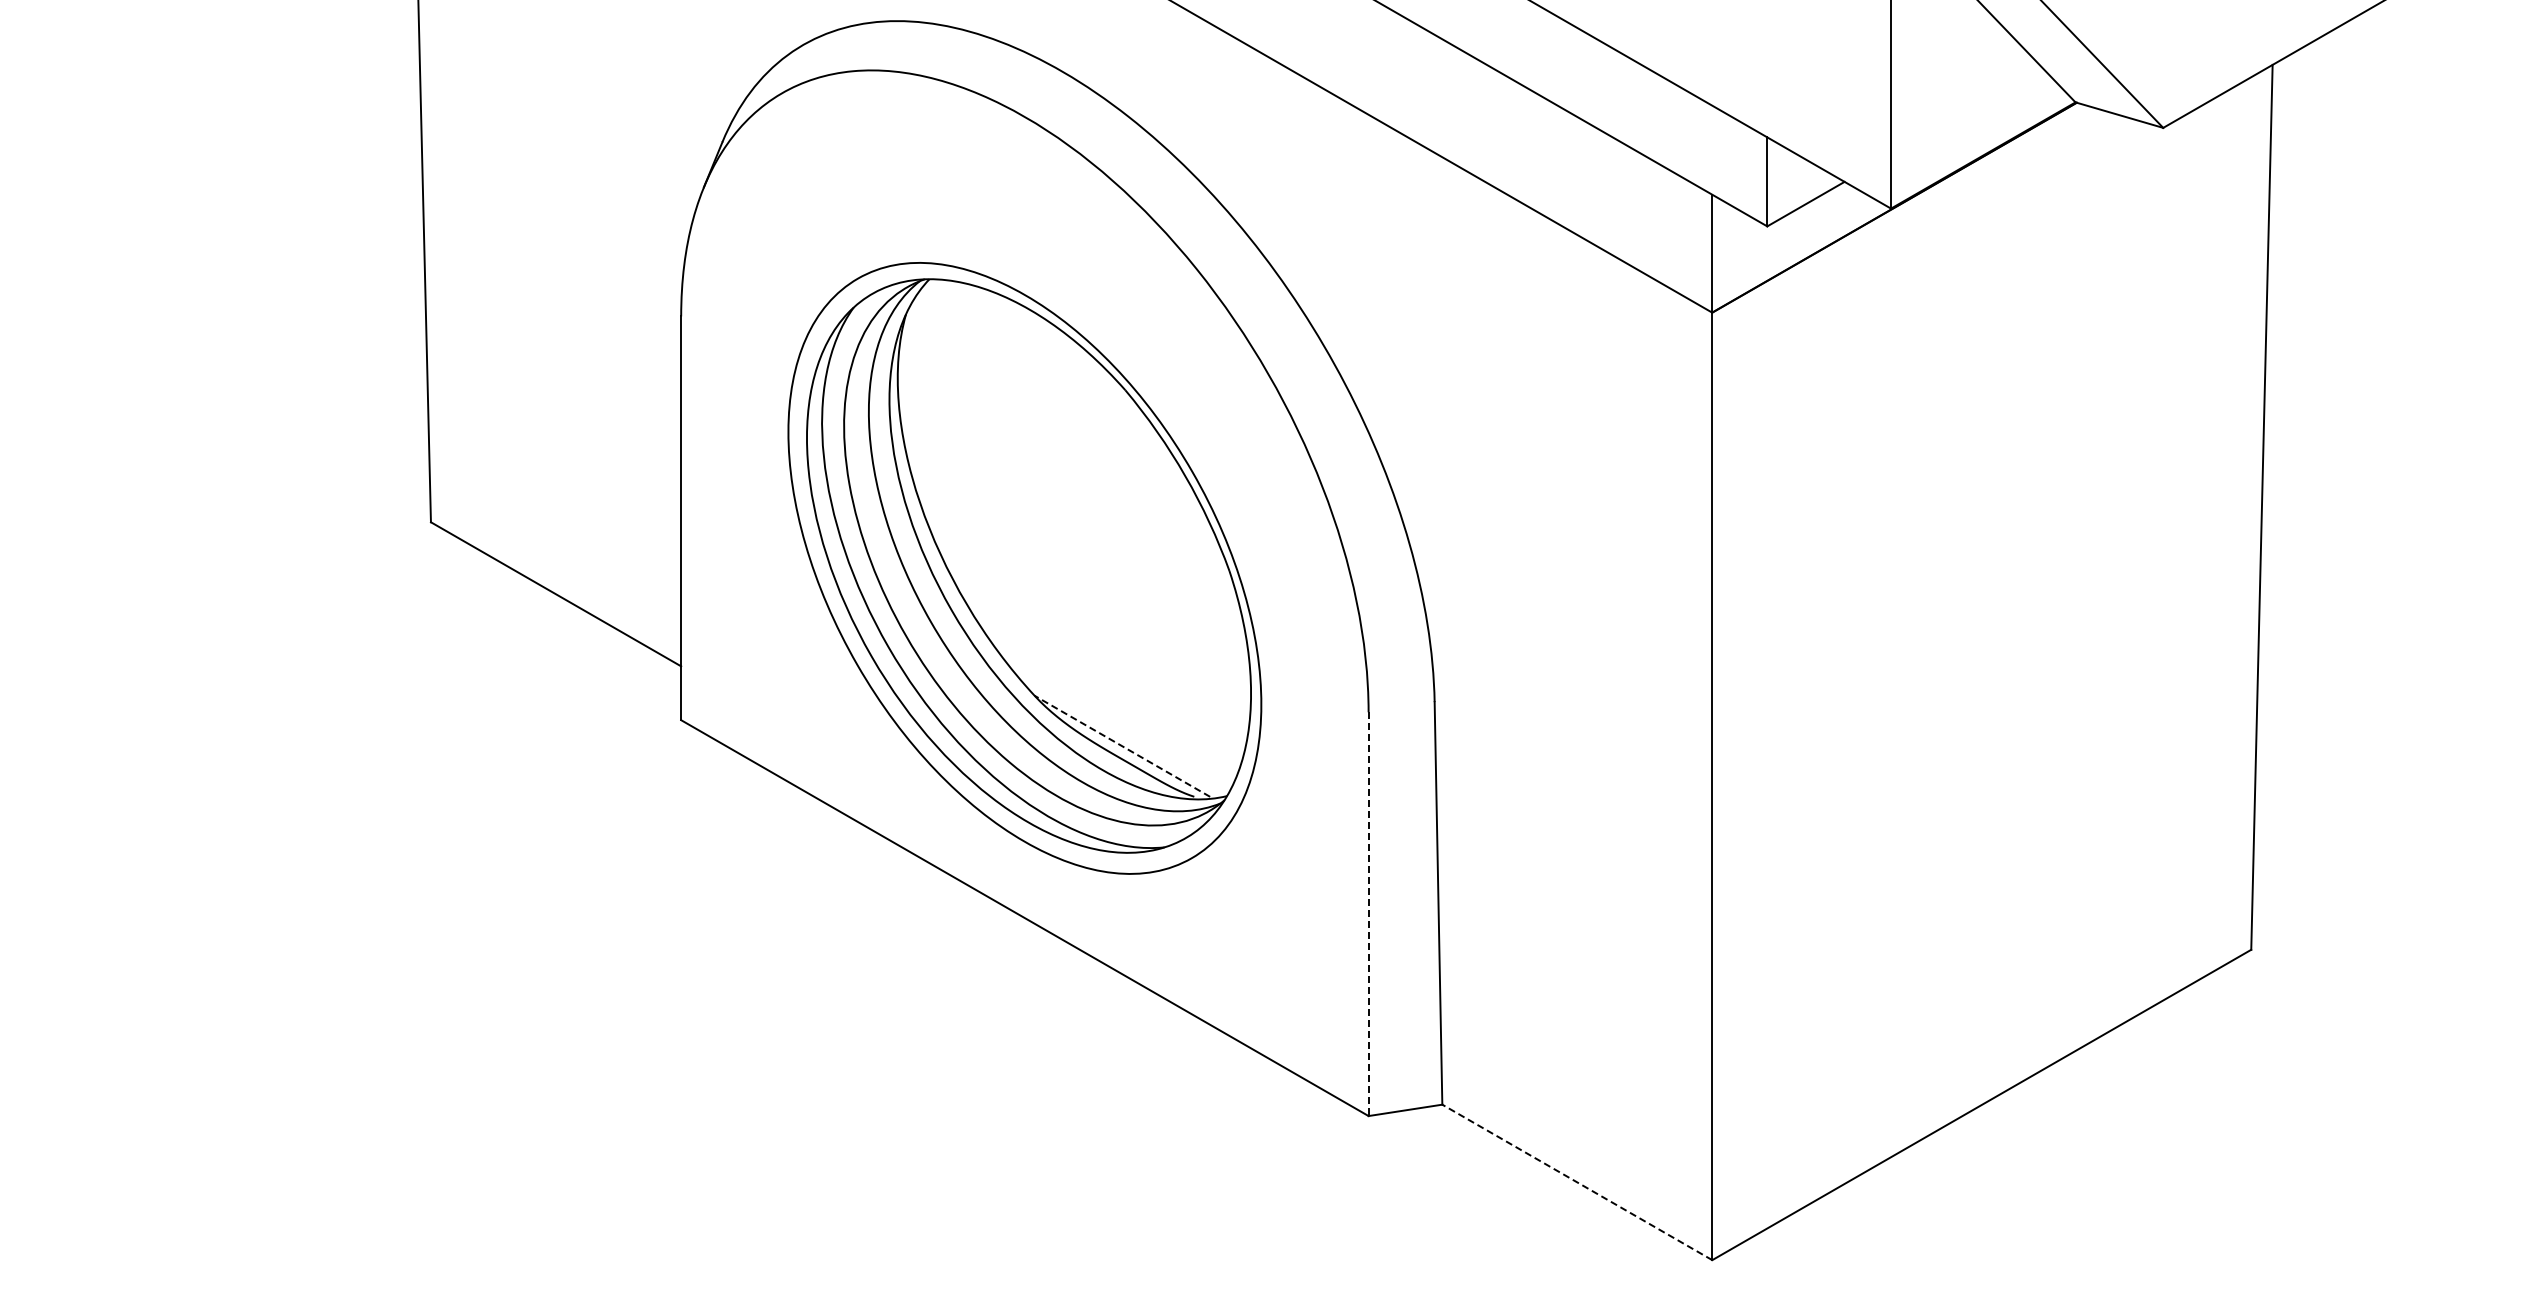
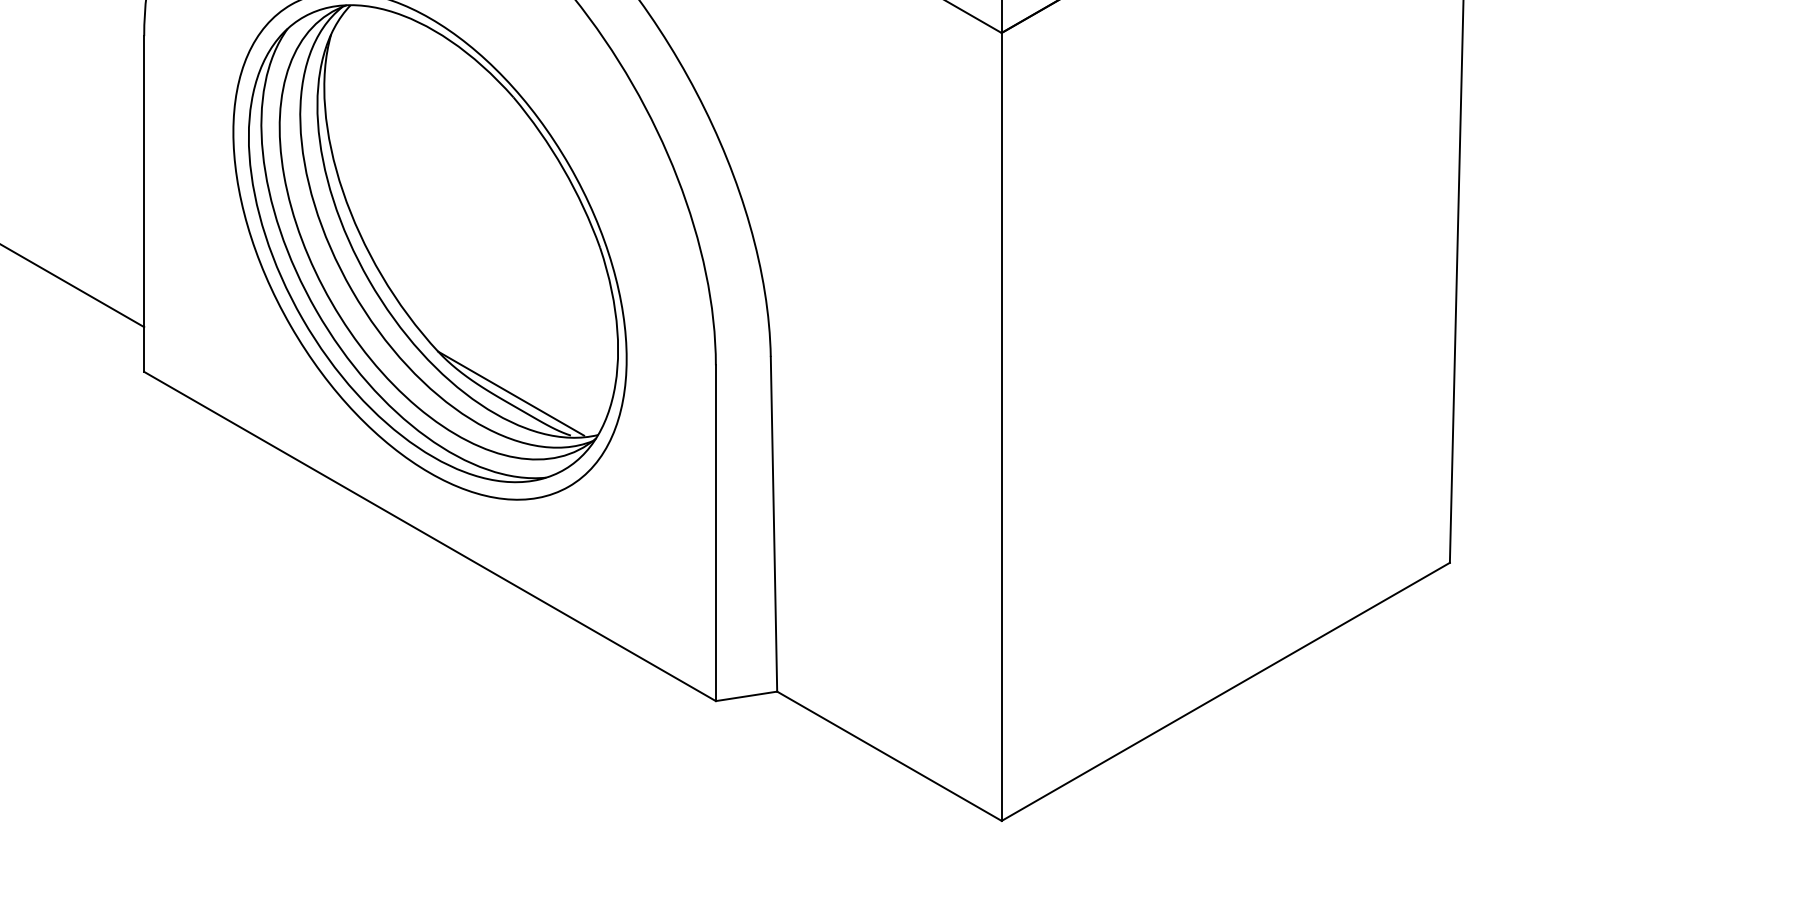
line: (1121, 746) -> (510, 393), dashed -> solid
line: (1368, 914) -> (715, 533), dashed -> solid
line: (1577, 1182) -> (889, 756), dashed -> solid

